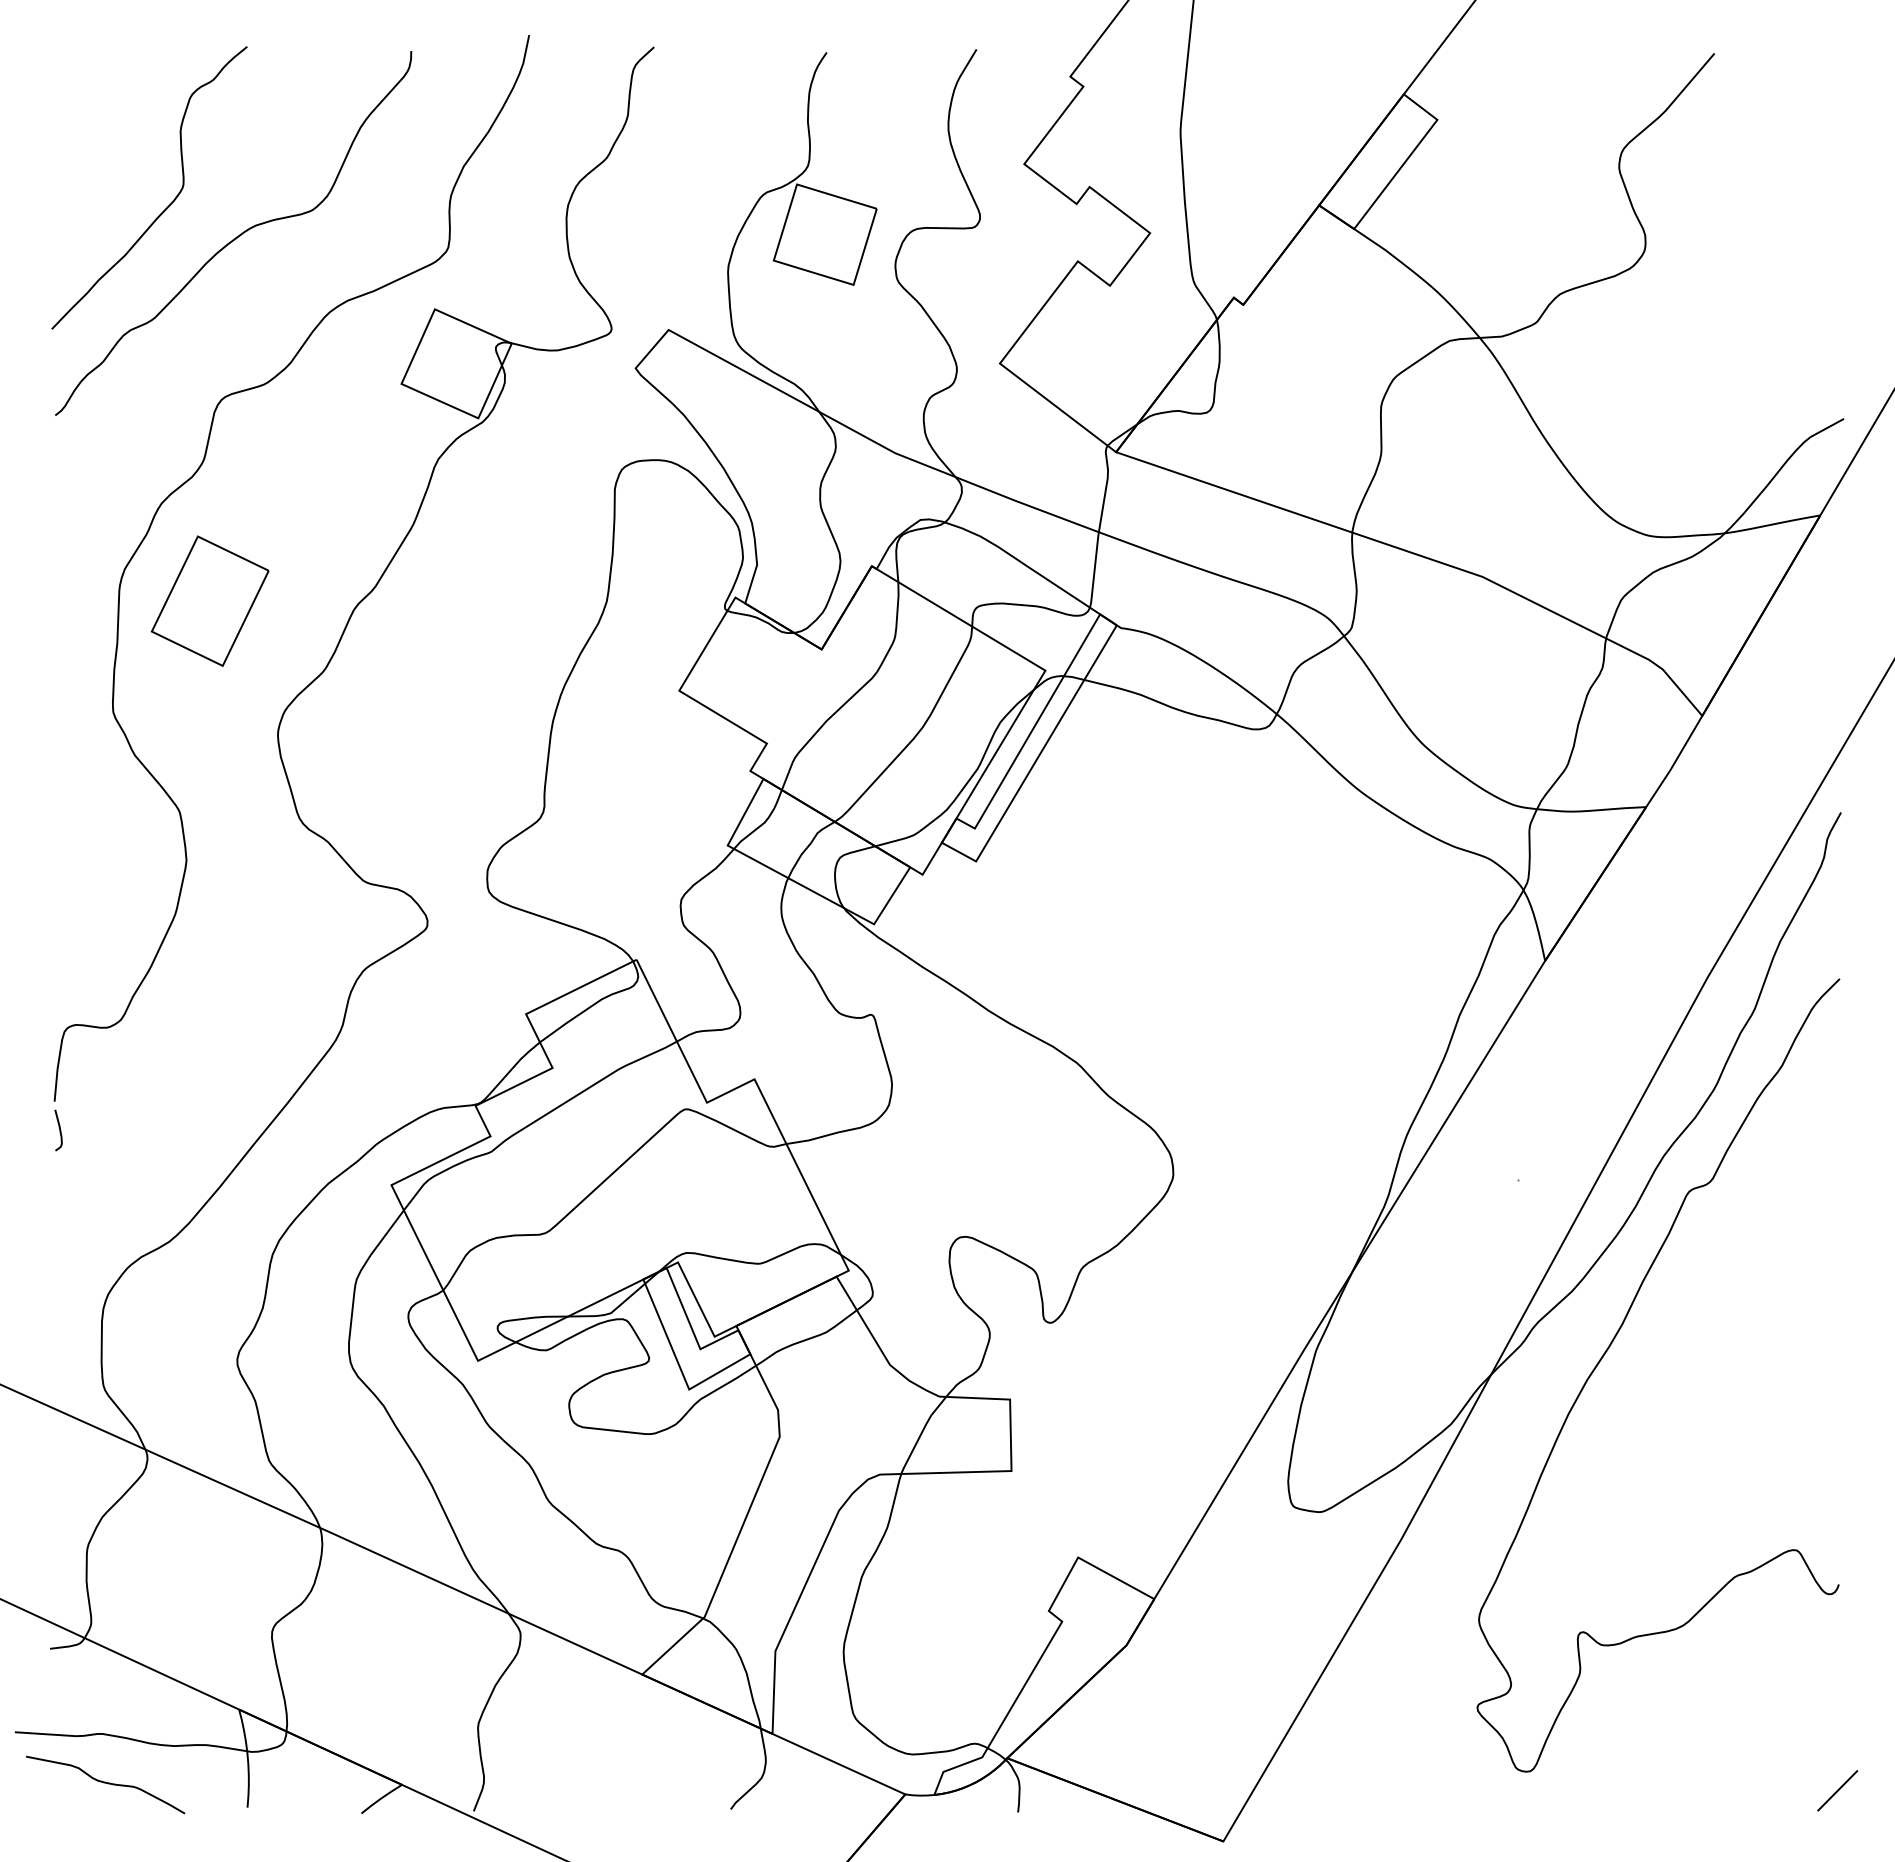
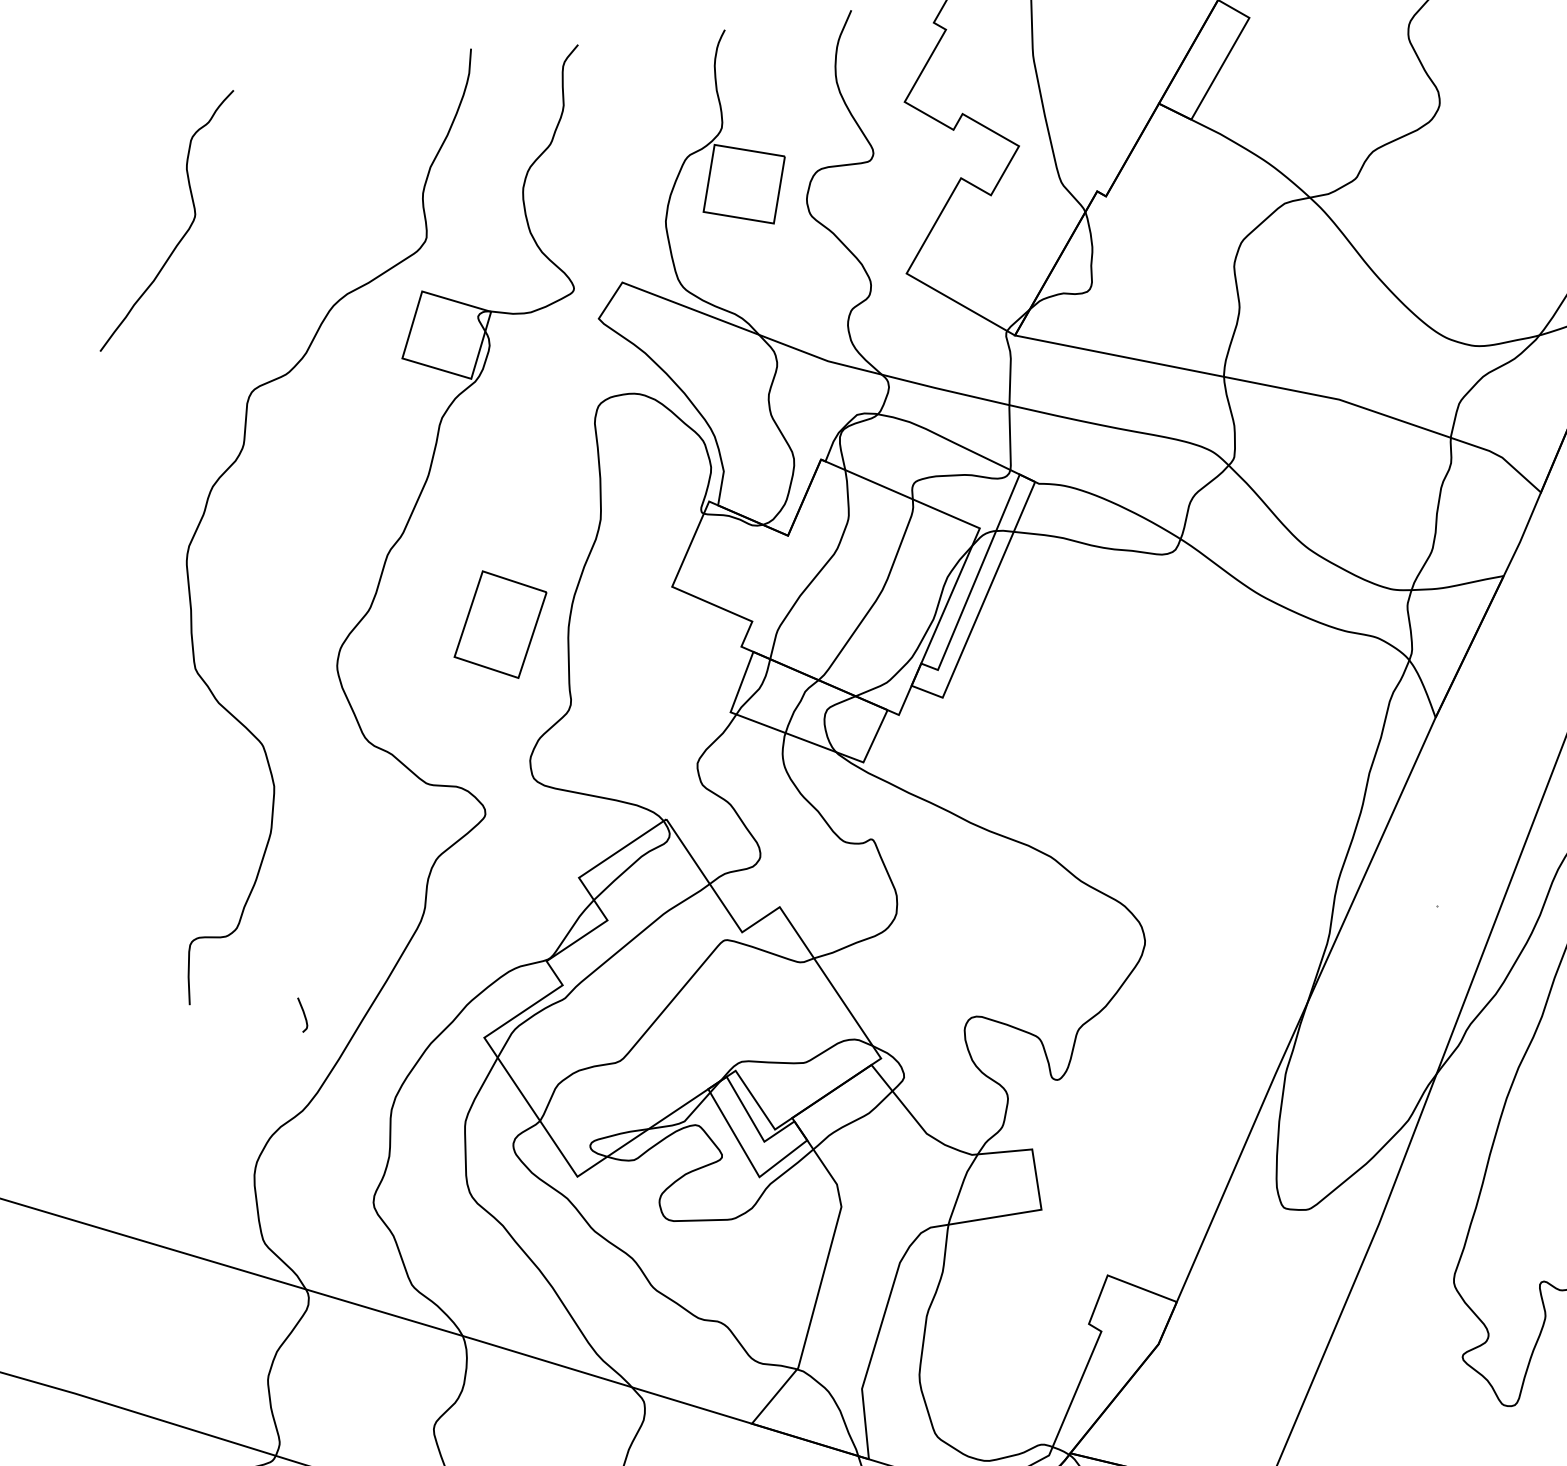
curve: (236, 236) -> (246, 252), removed
part: (209, 600) -> (499, 624), moved
curve: (59, 1130) -> (303, 1014), moved

